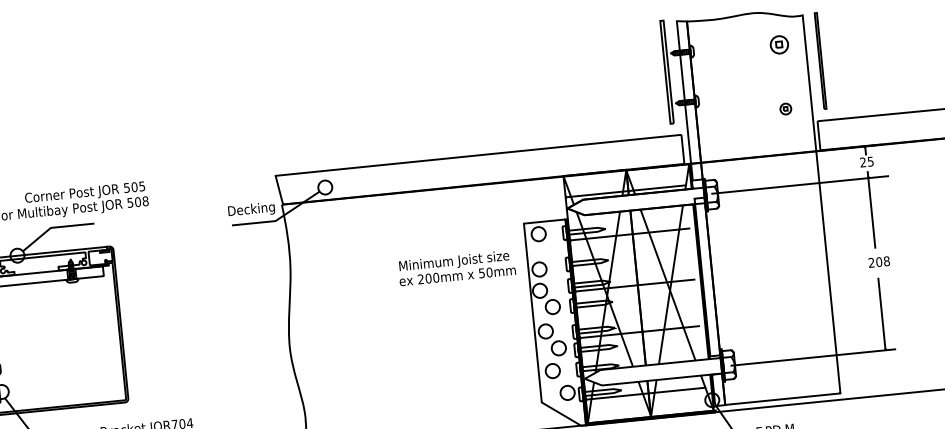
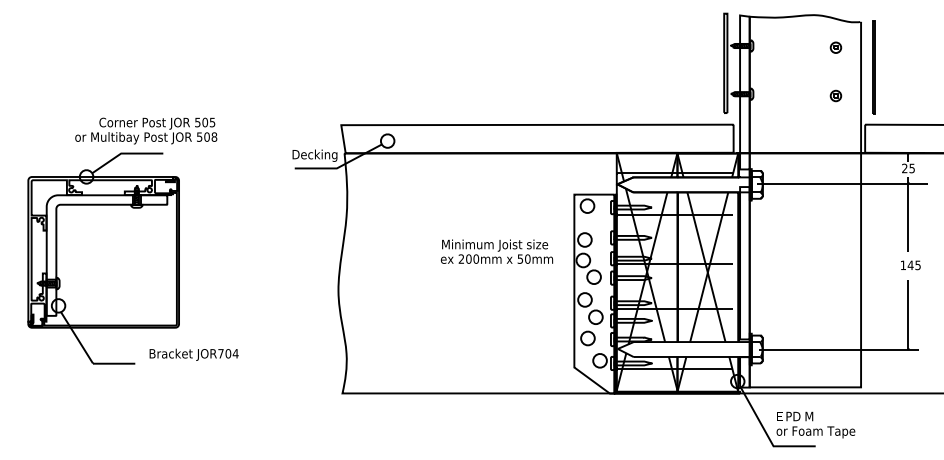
part: (778, 44) -> (835, 47), size x0.62
part: (785, 108) -> (835, 95), moved
text: (879, 262) -> (910, 265), 208 -> 145
text: (456, 267) -> (496, 251), moved

